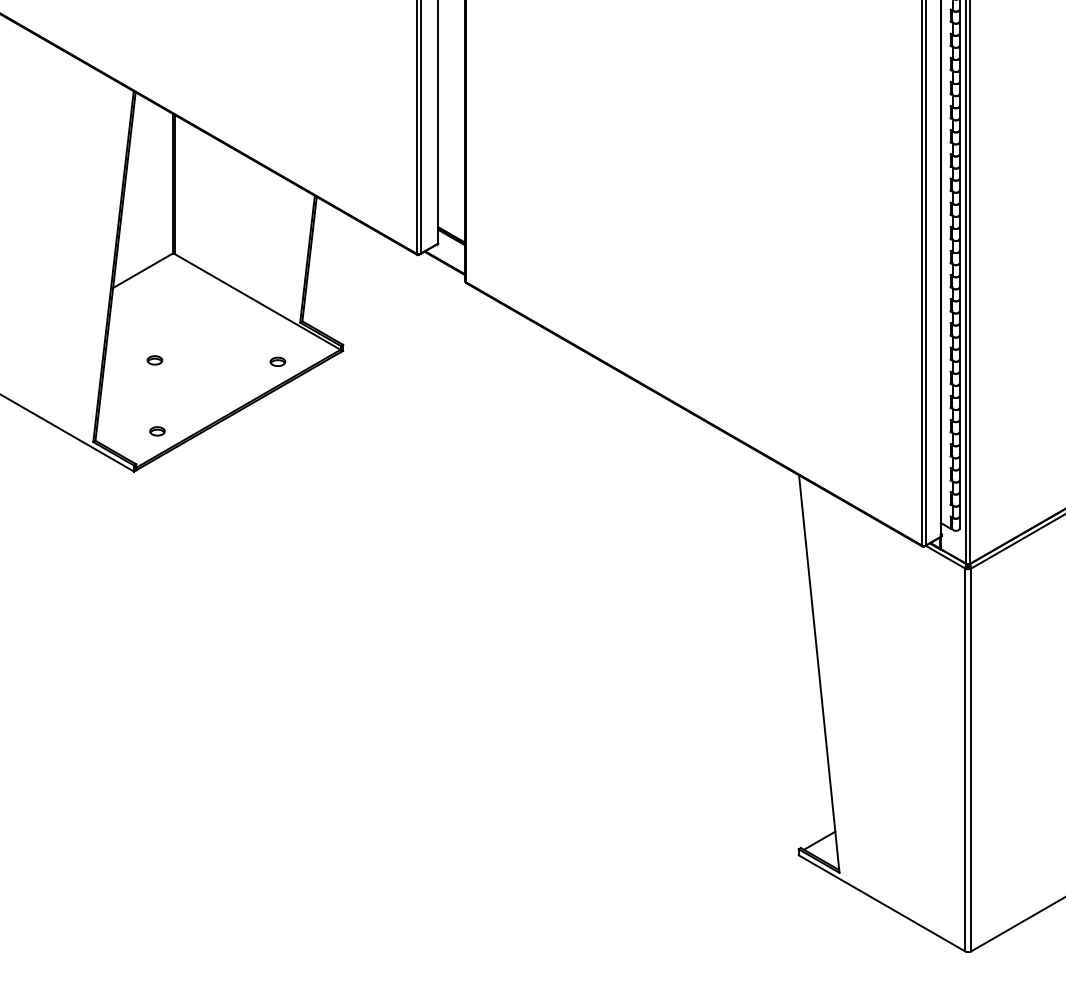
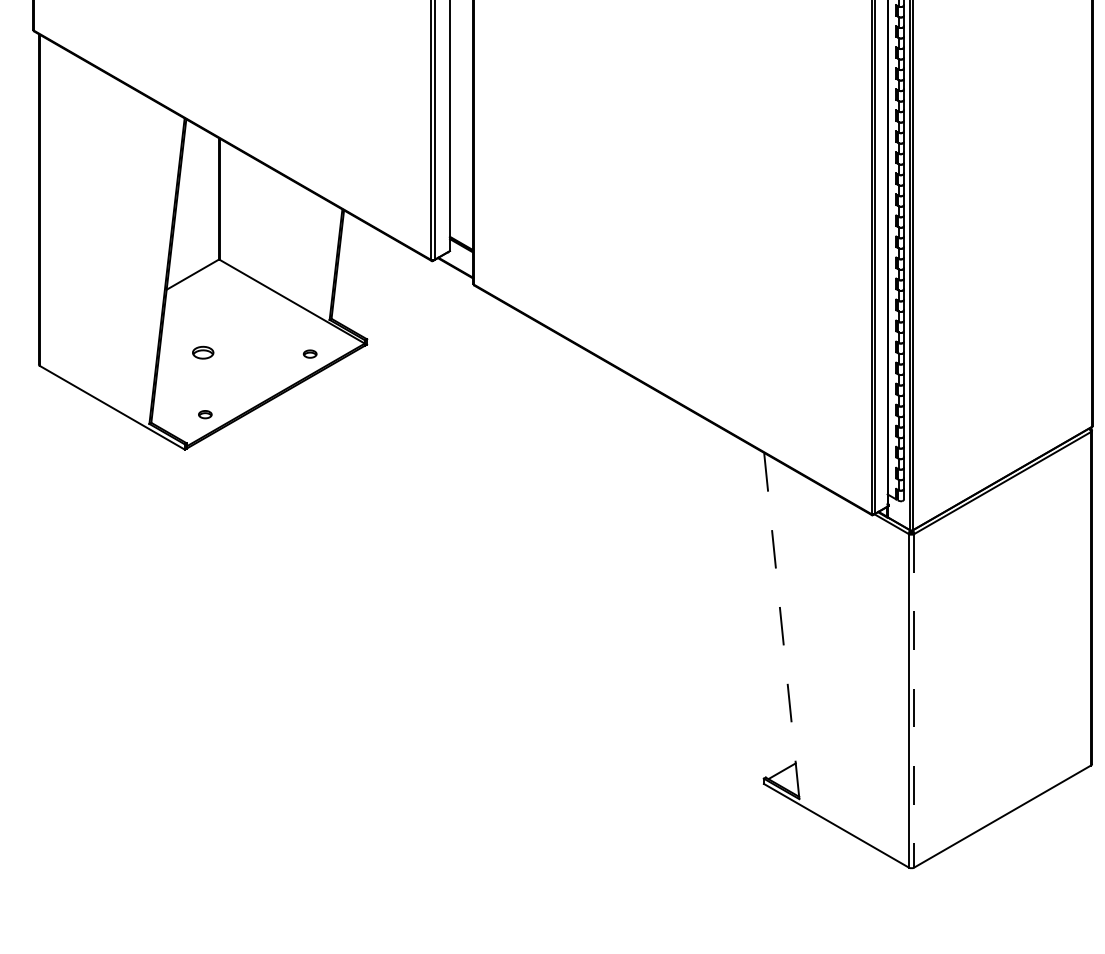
part: (154, 360) -> (202, 352), size x1.6
line: (818, 673) -> (781, 625), solid -> dashed
line: (971, 759) -> (914, 700), solid -> dashed

